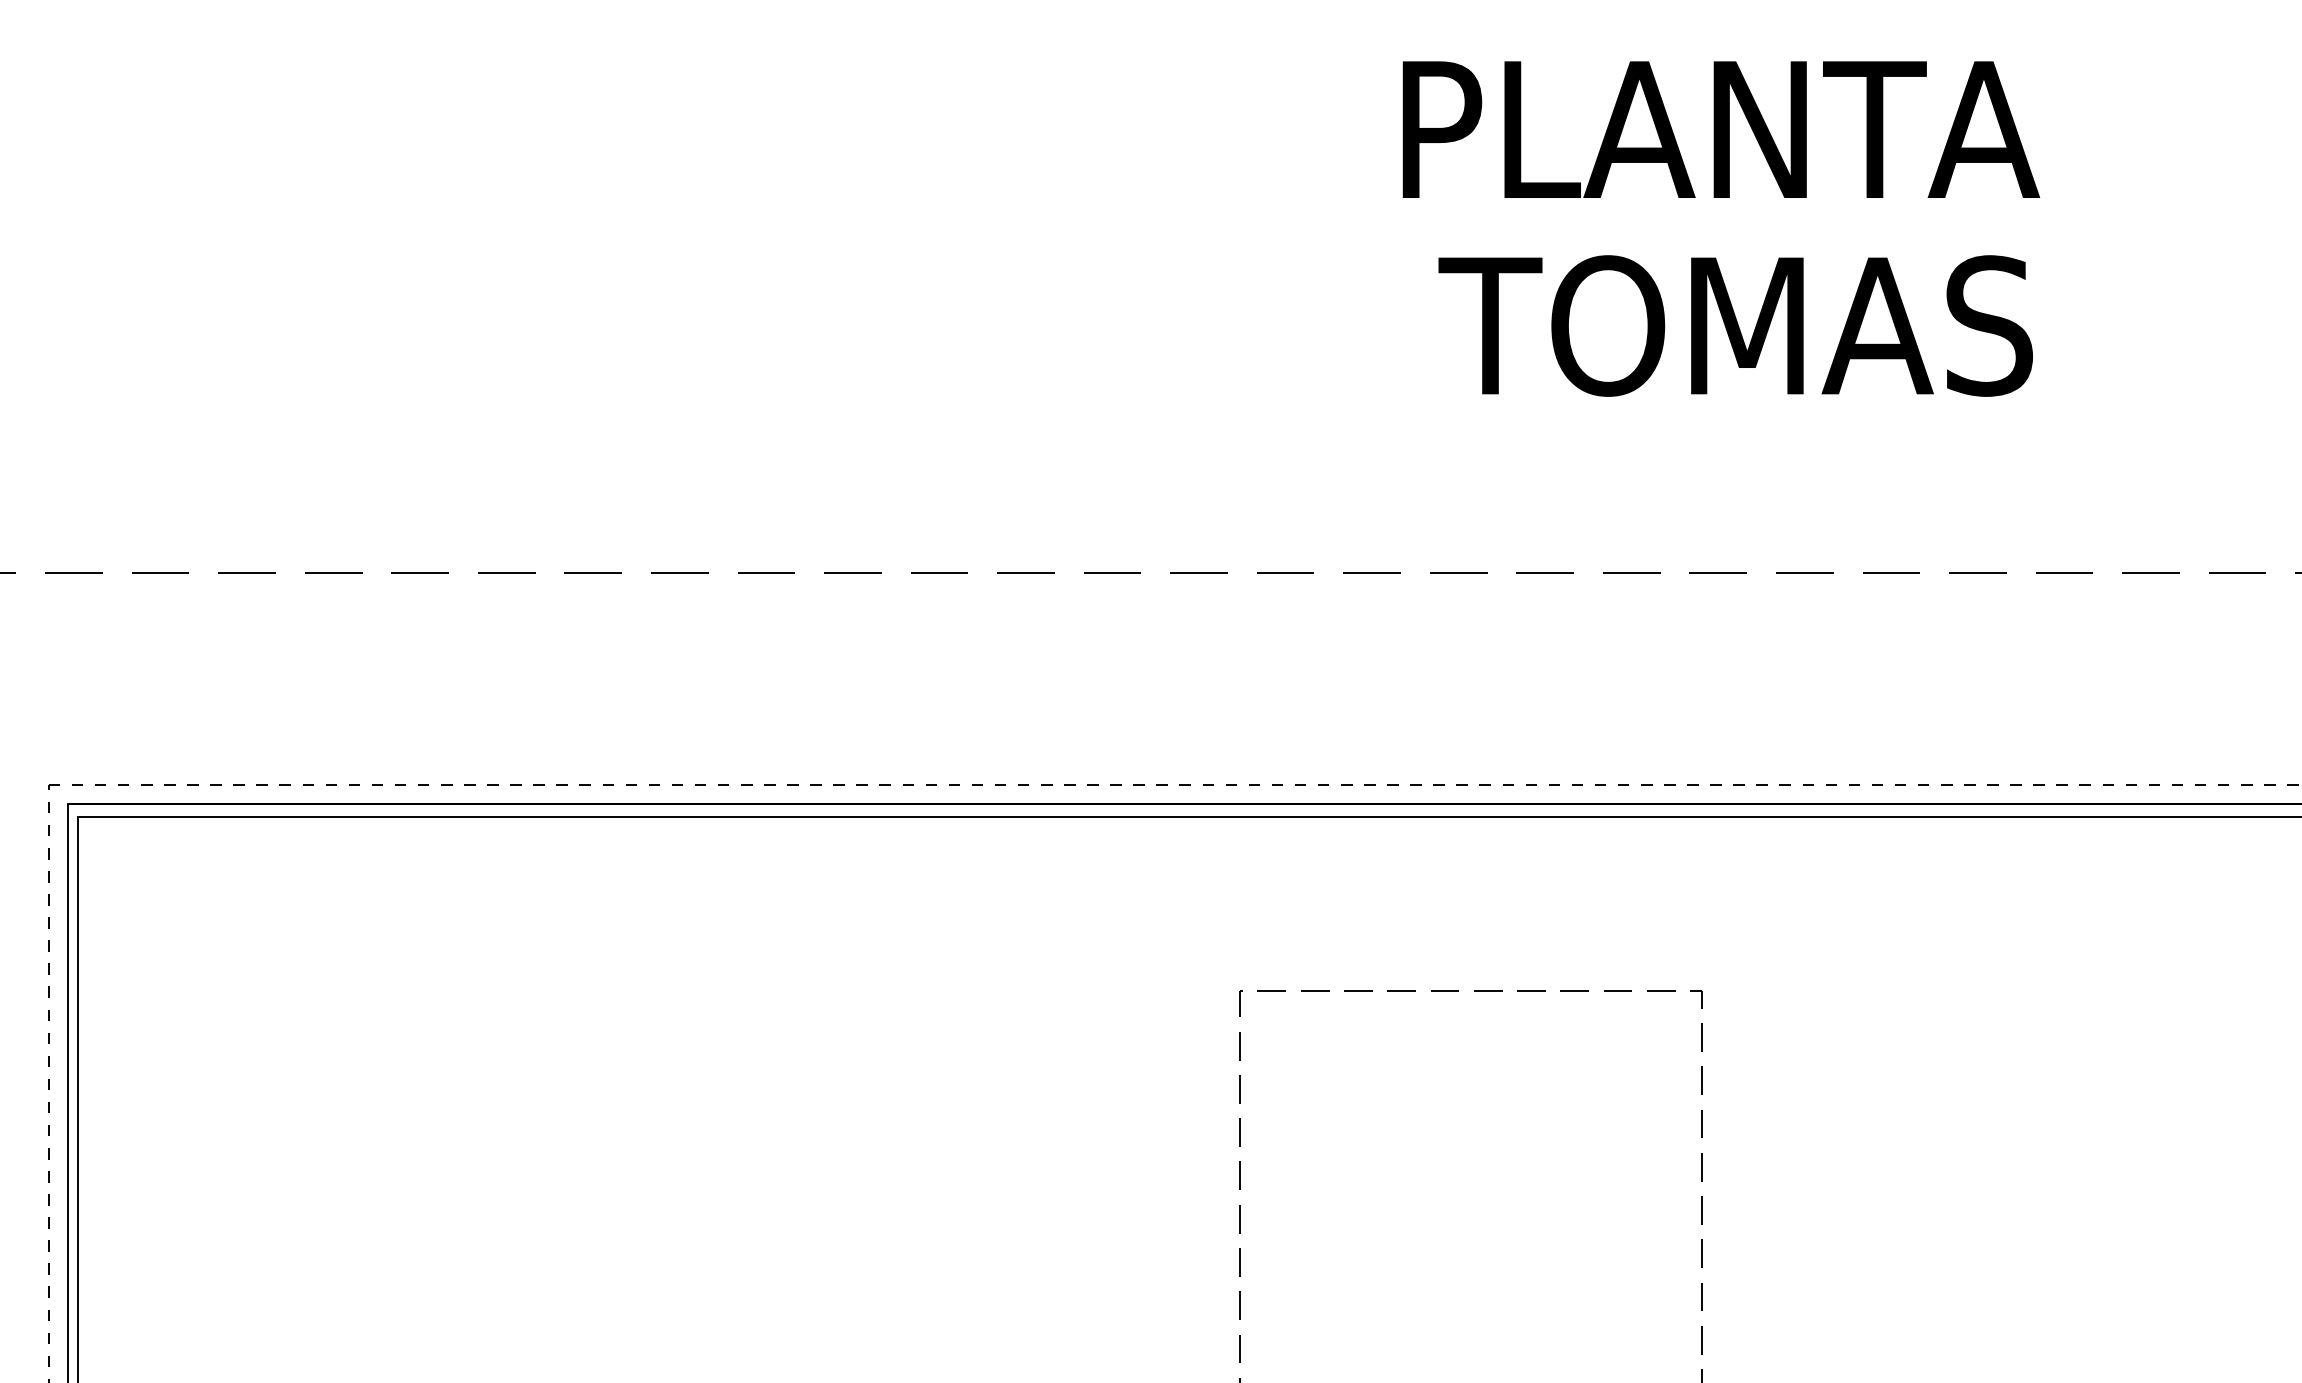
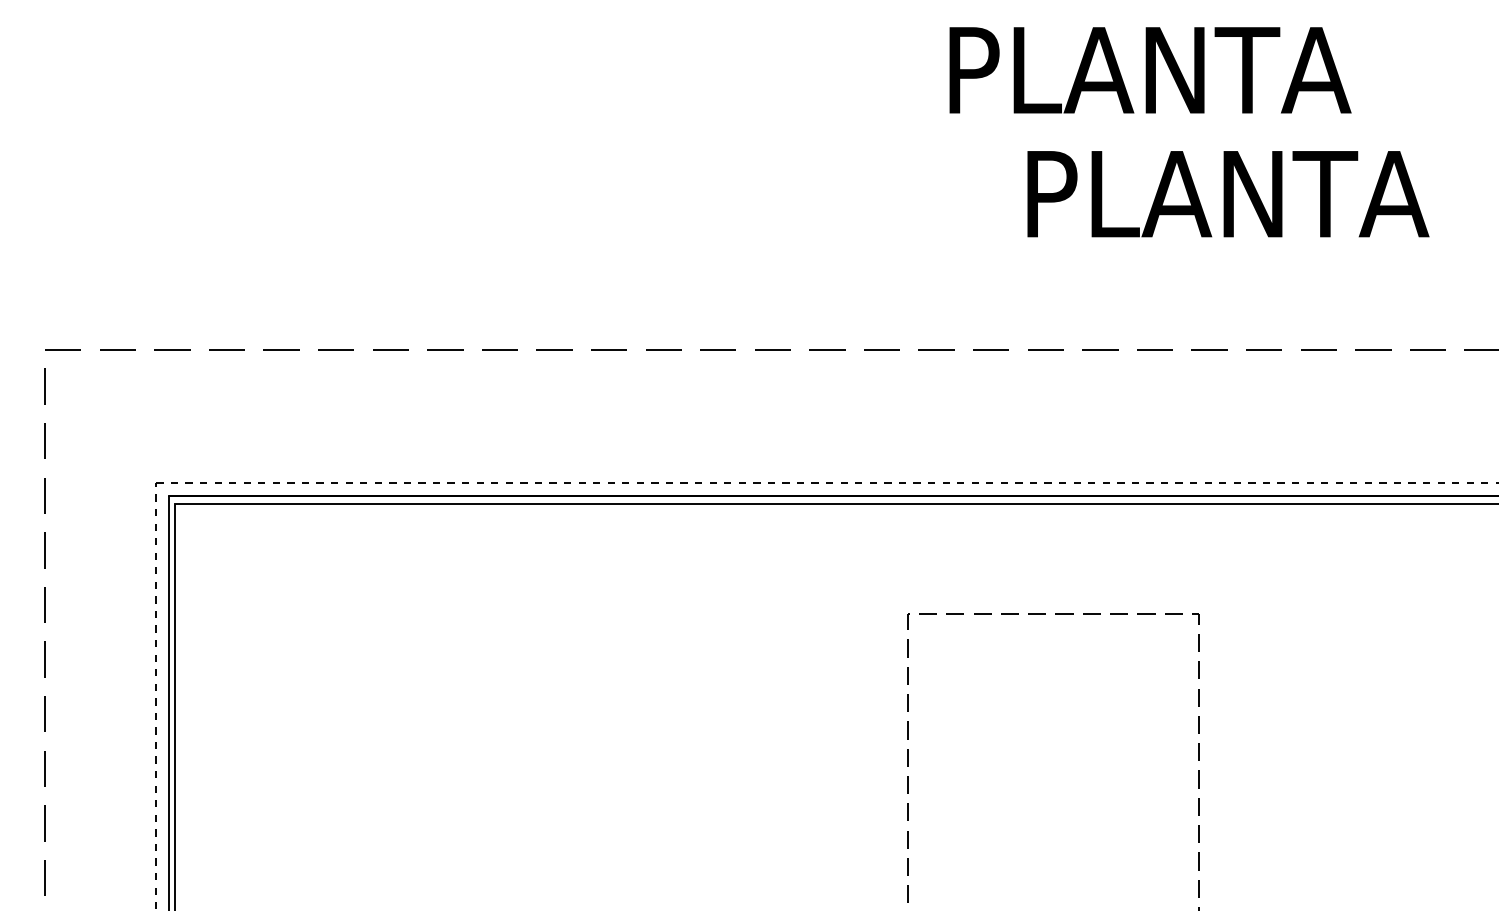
text: (1721, 129) -> (1150, 70), moved
text: (1748, 324) -> (1228, 193), TOMAS -> PLANTA

